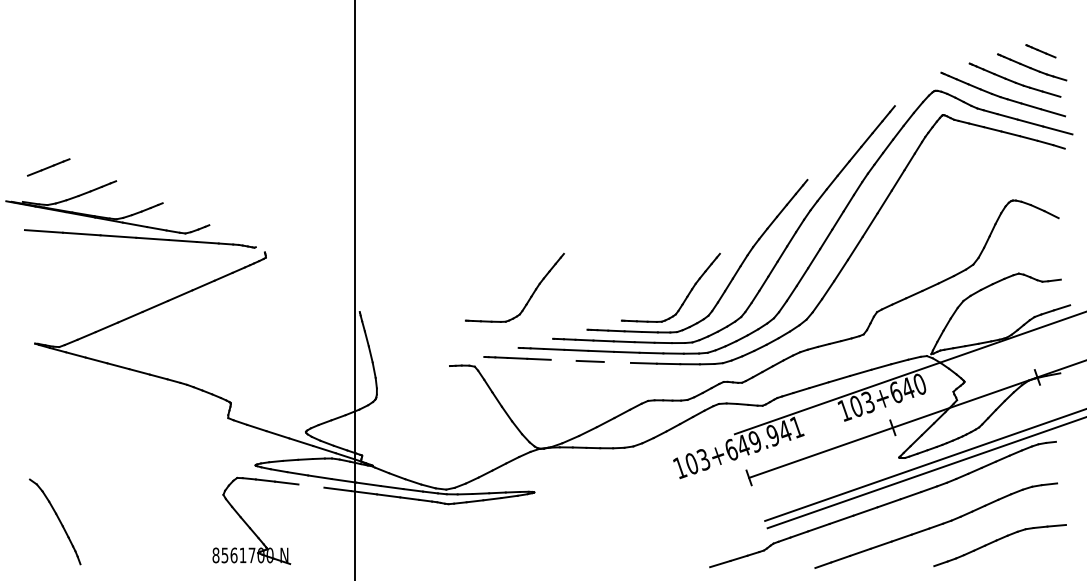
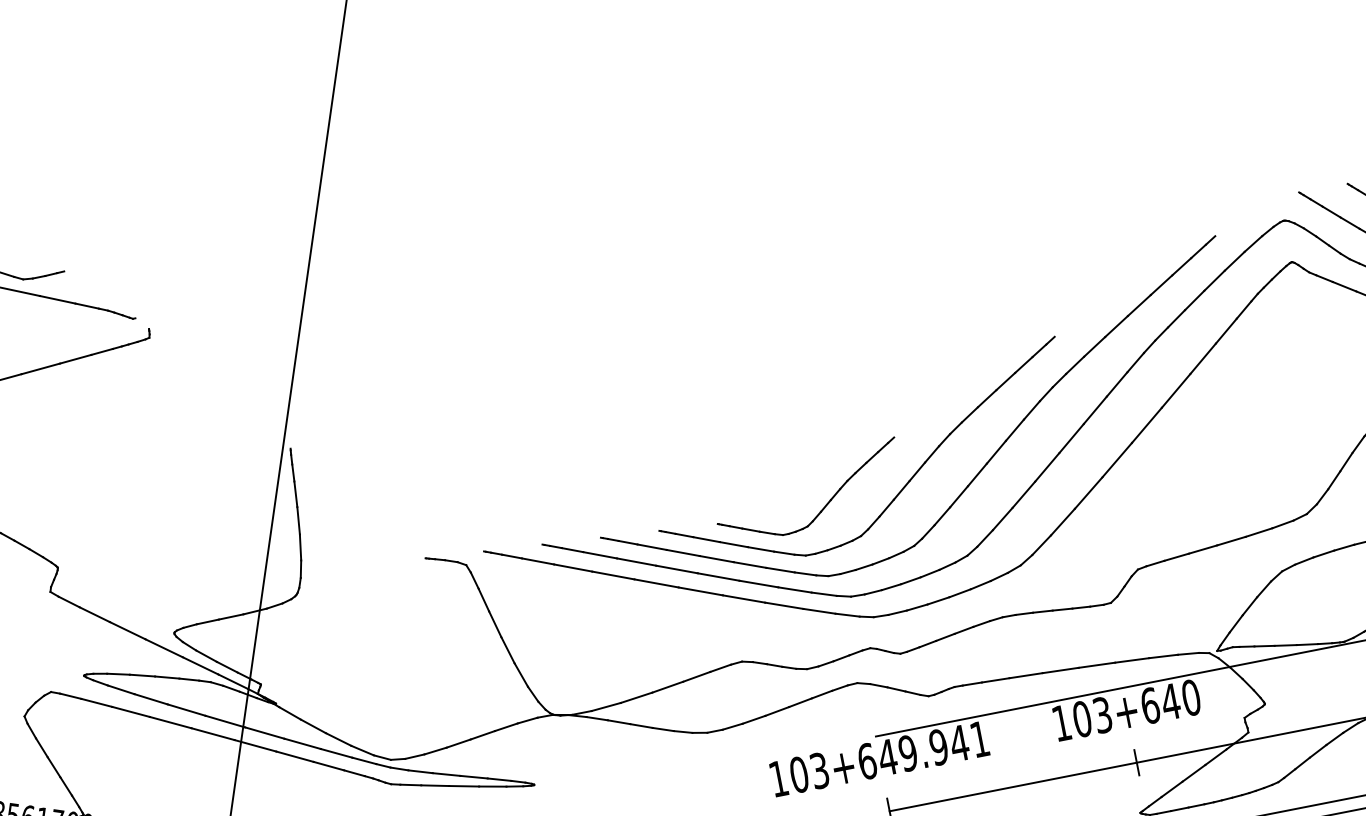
part: (529, 297) -> (571, 464), removed
line: (563, 359) -> (613, 574), added
line: (616, 361) -> (699, 589), added
line: (311, 485) -> (170, 721), added

